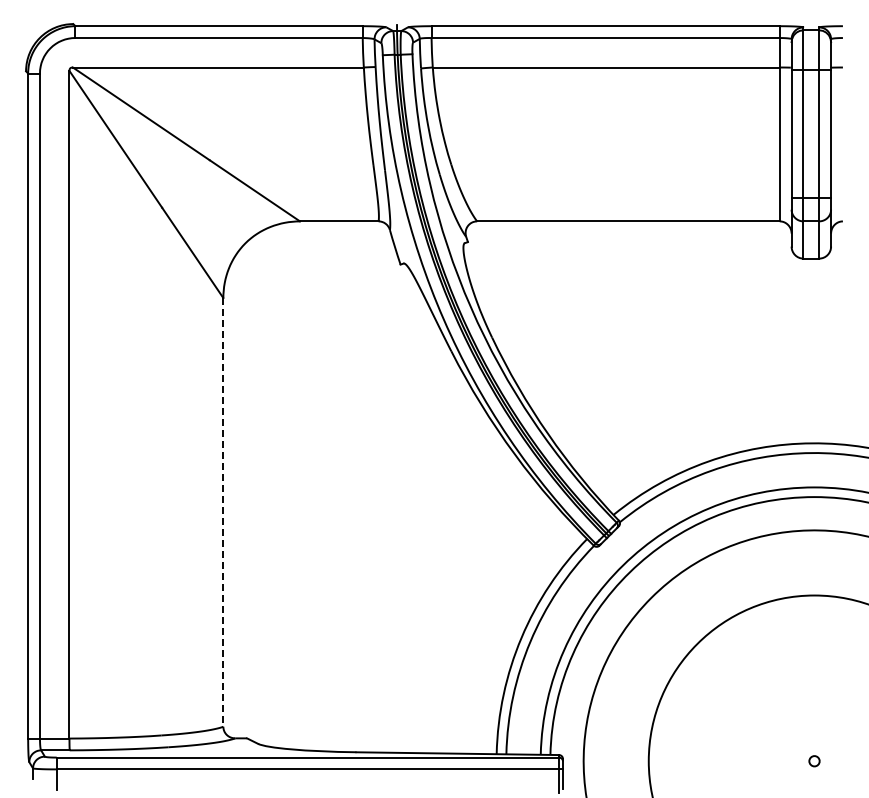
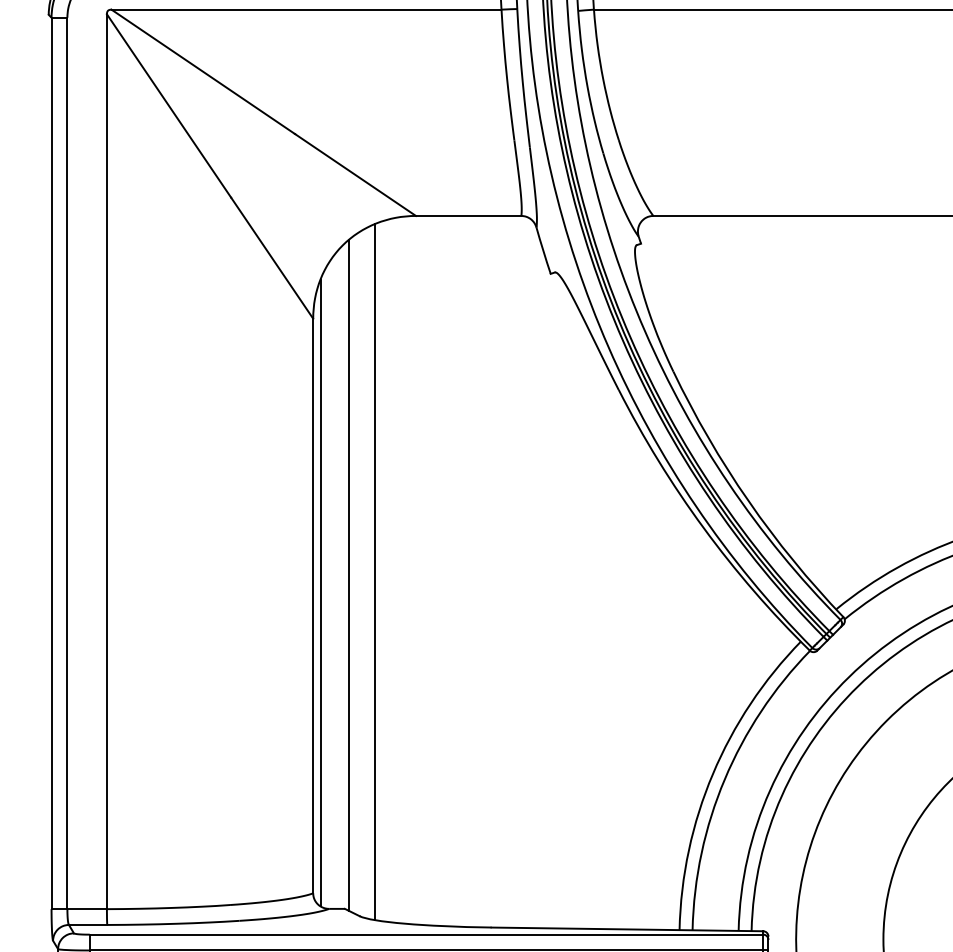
line: (269, 486) -> (375, 571), added
line: (250, 489) -> (349, 575), added
line: (229, 502) -> (321, 592), added
line: (223, 512) -> (313, 606), dashed -> solid

